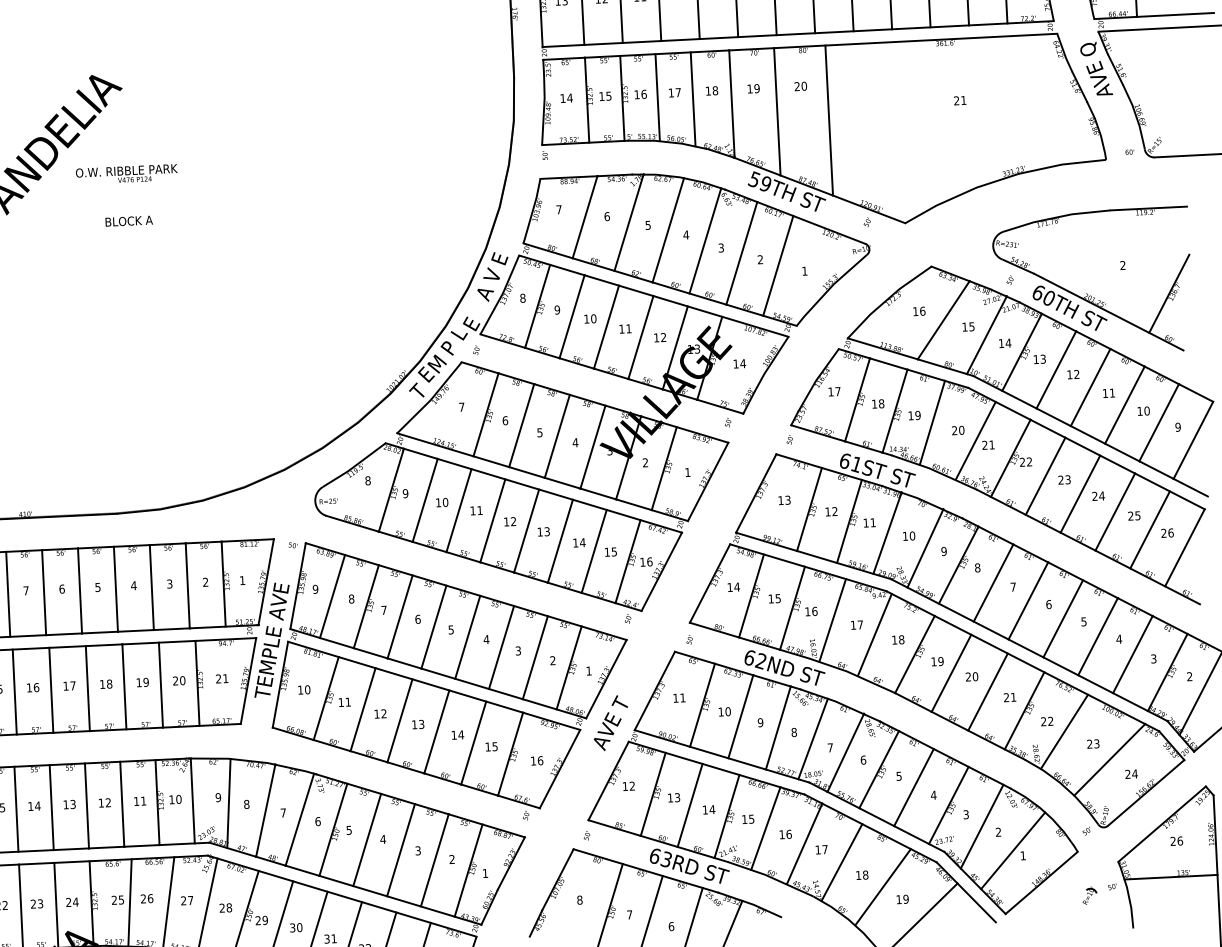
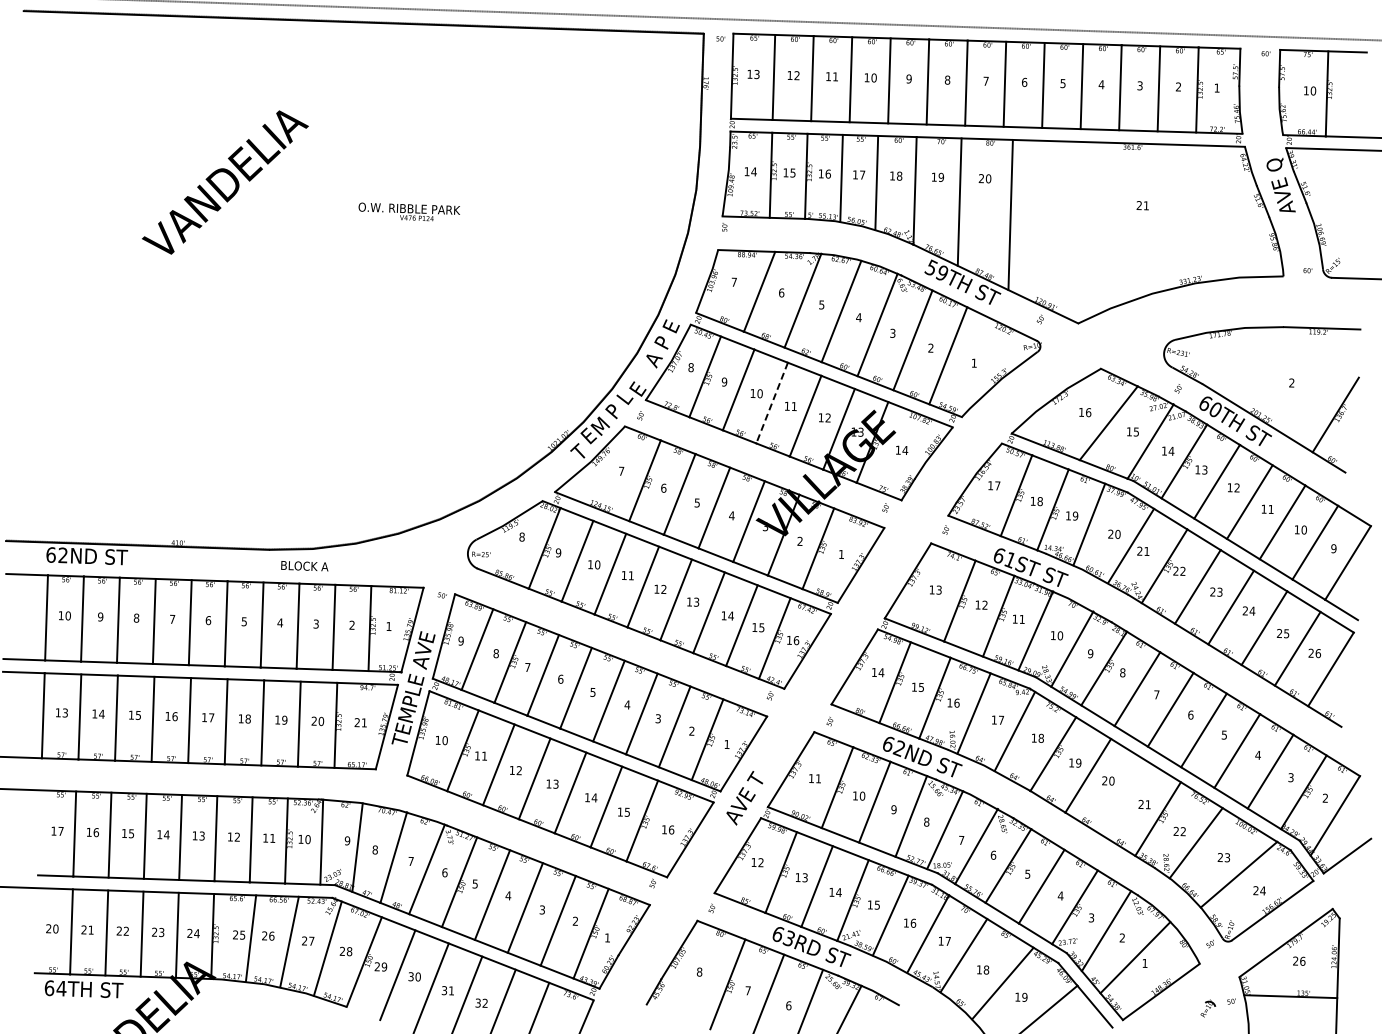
text: (126, 173) -> (408, 211), moved
text: (128, 221) -> (304, 566), moved
text: (491, 274) -> (661, 341), V -> P
line: (605, 327) -> (771, 403), solid -> dashed
line: (988, 692) -> (1123, 797), removed

